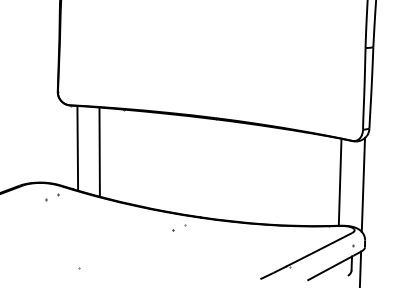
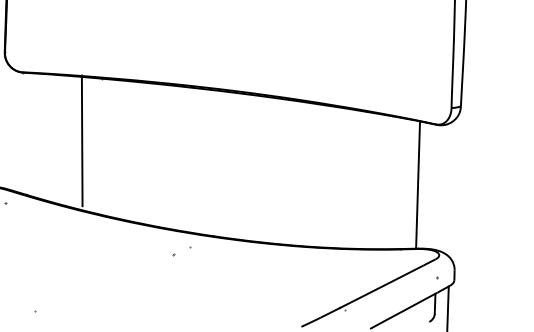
line: (77, 147) -> (33, 134), removed
line: (99, 151) -> (81, 139), moved
line: (363, 184) -> (452, 188), removed

